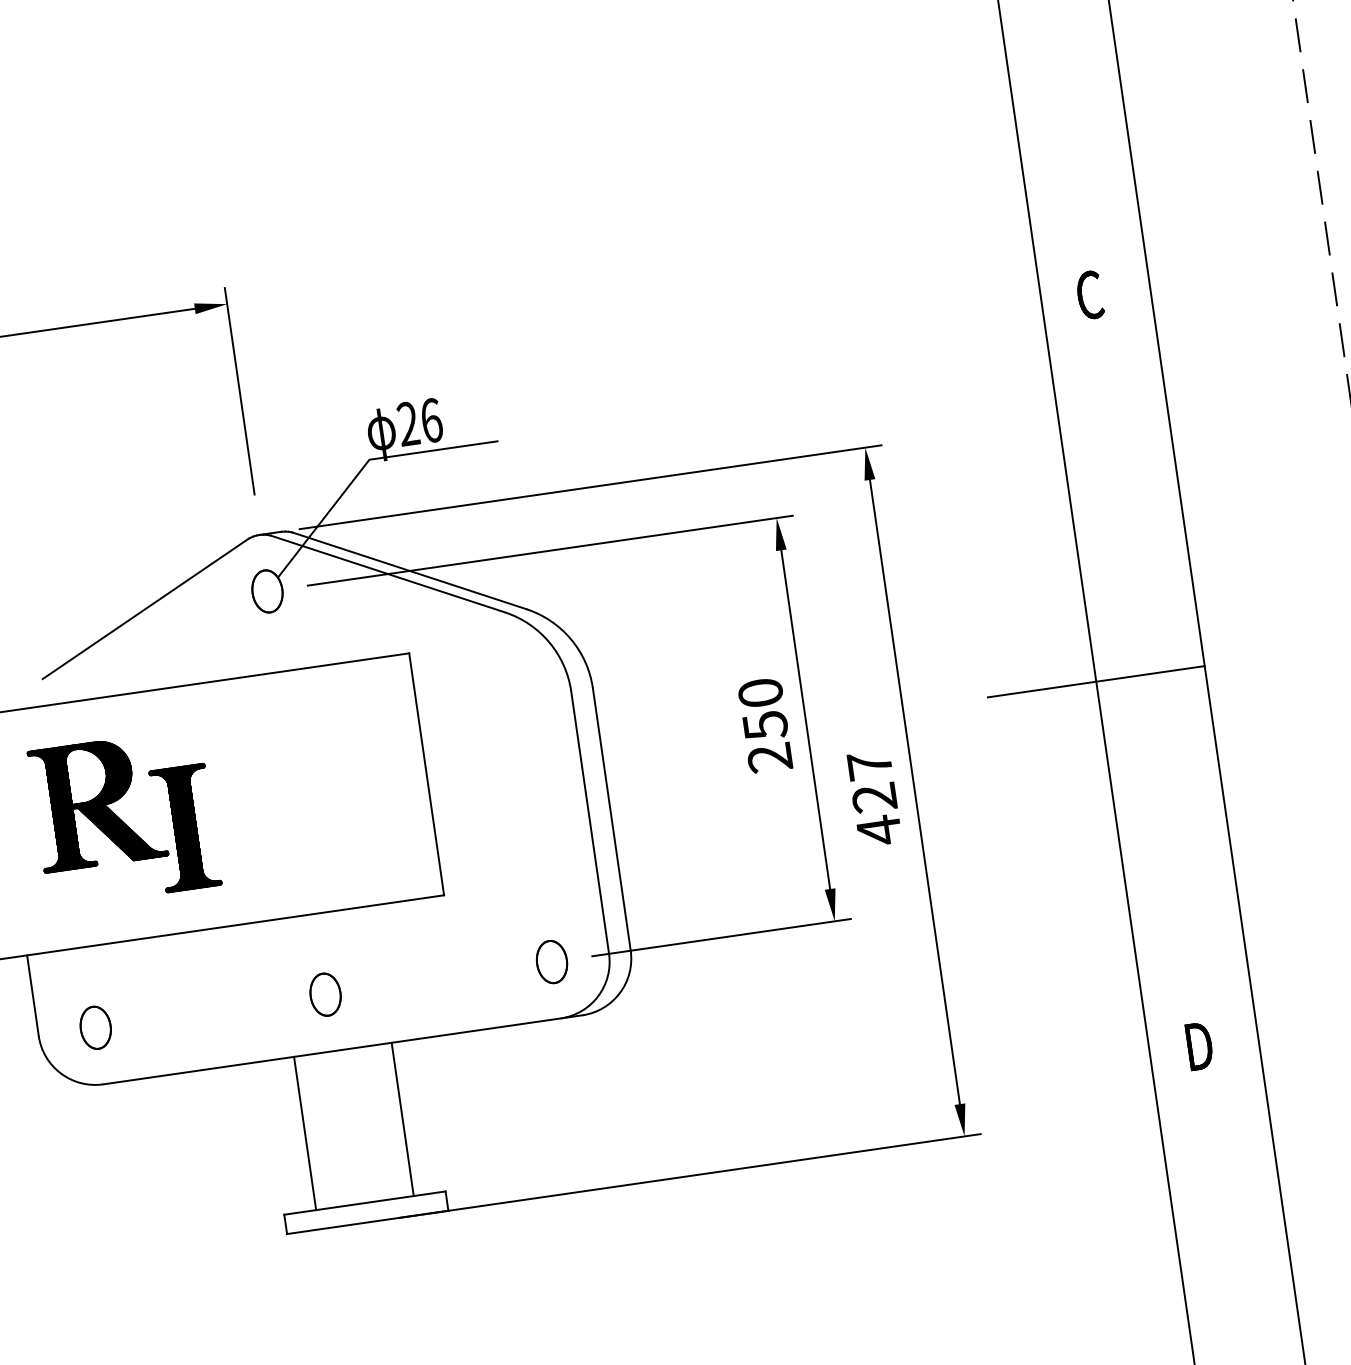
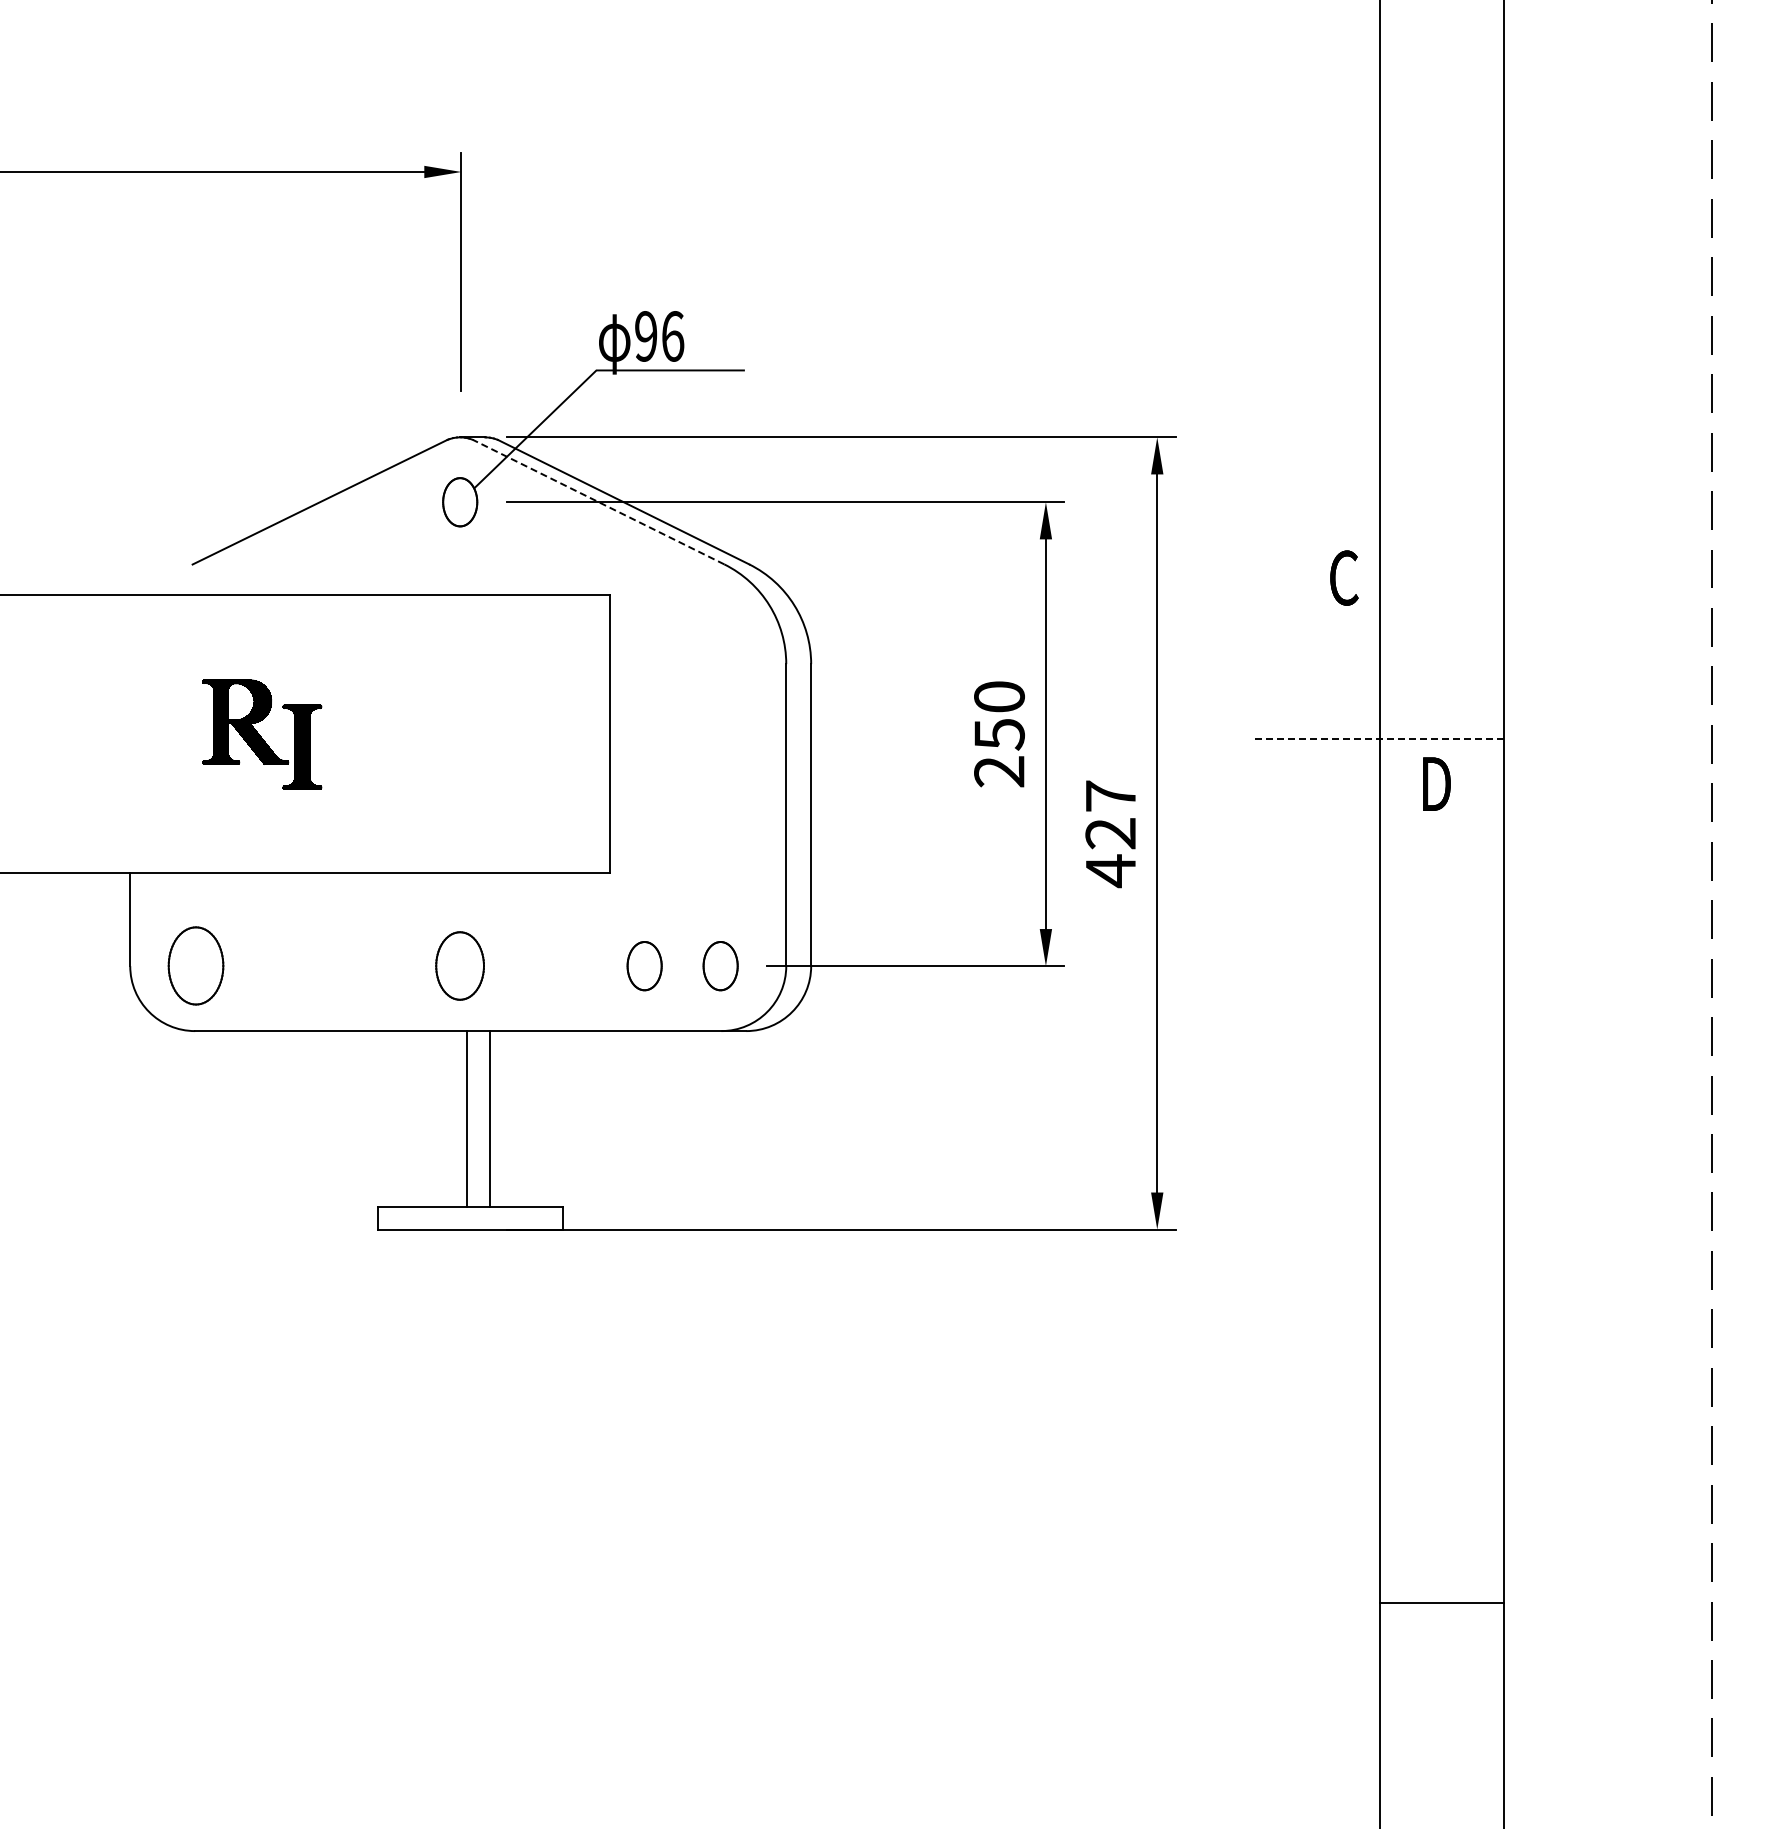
text: (1090, 294) -> (1344, 577), moved
text: (408, 423) -> (646, 336), 26 -> 96
line: (387, 573) -> (598, 501), solid -> dashed
line: (1096, 681) -> (1379, 738), solid -> dashed
part: (123, 818) -> (261, 734), size x0.6
part: (485, 971) -> (644, 966), added
part: (325, 994) -> (460, 966), size x1.4
part: (95, 1028) -> (195, 966), size x1.6
text: (1199, 1045) -> (1436, 783), moved
line: (402, 1119) -> (466, 1119), moved
line: (305, 1133) -> (489, 1119), moved

